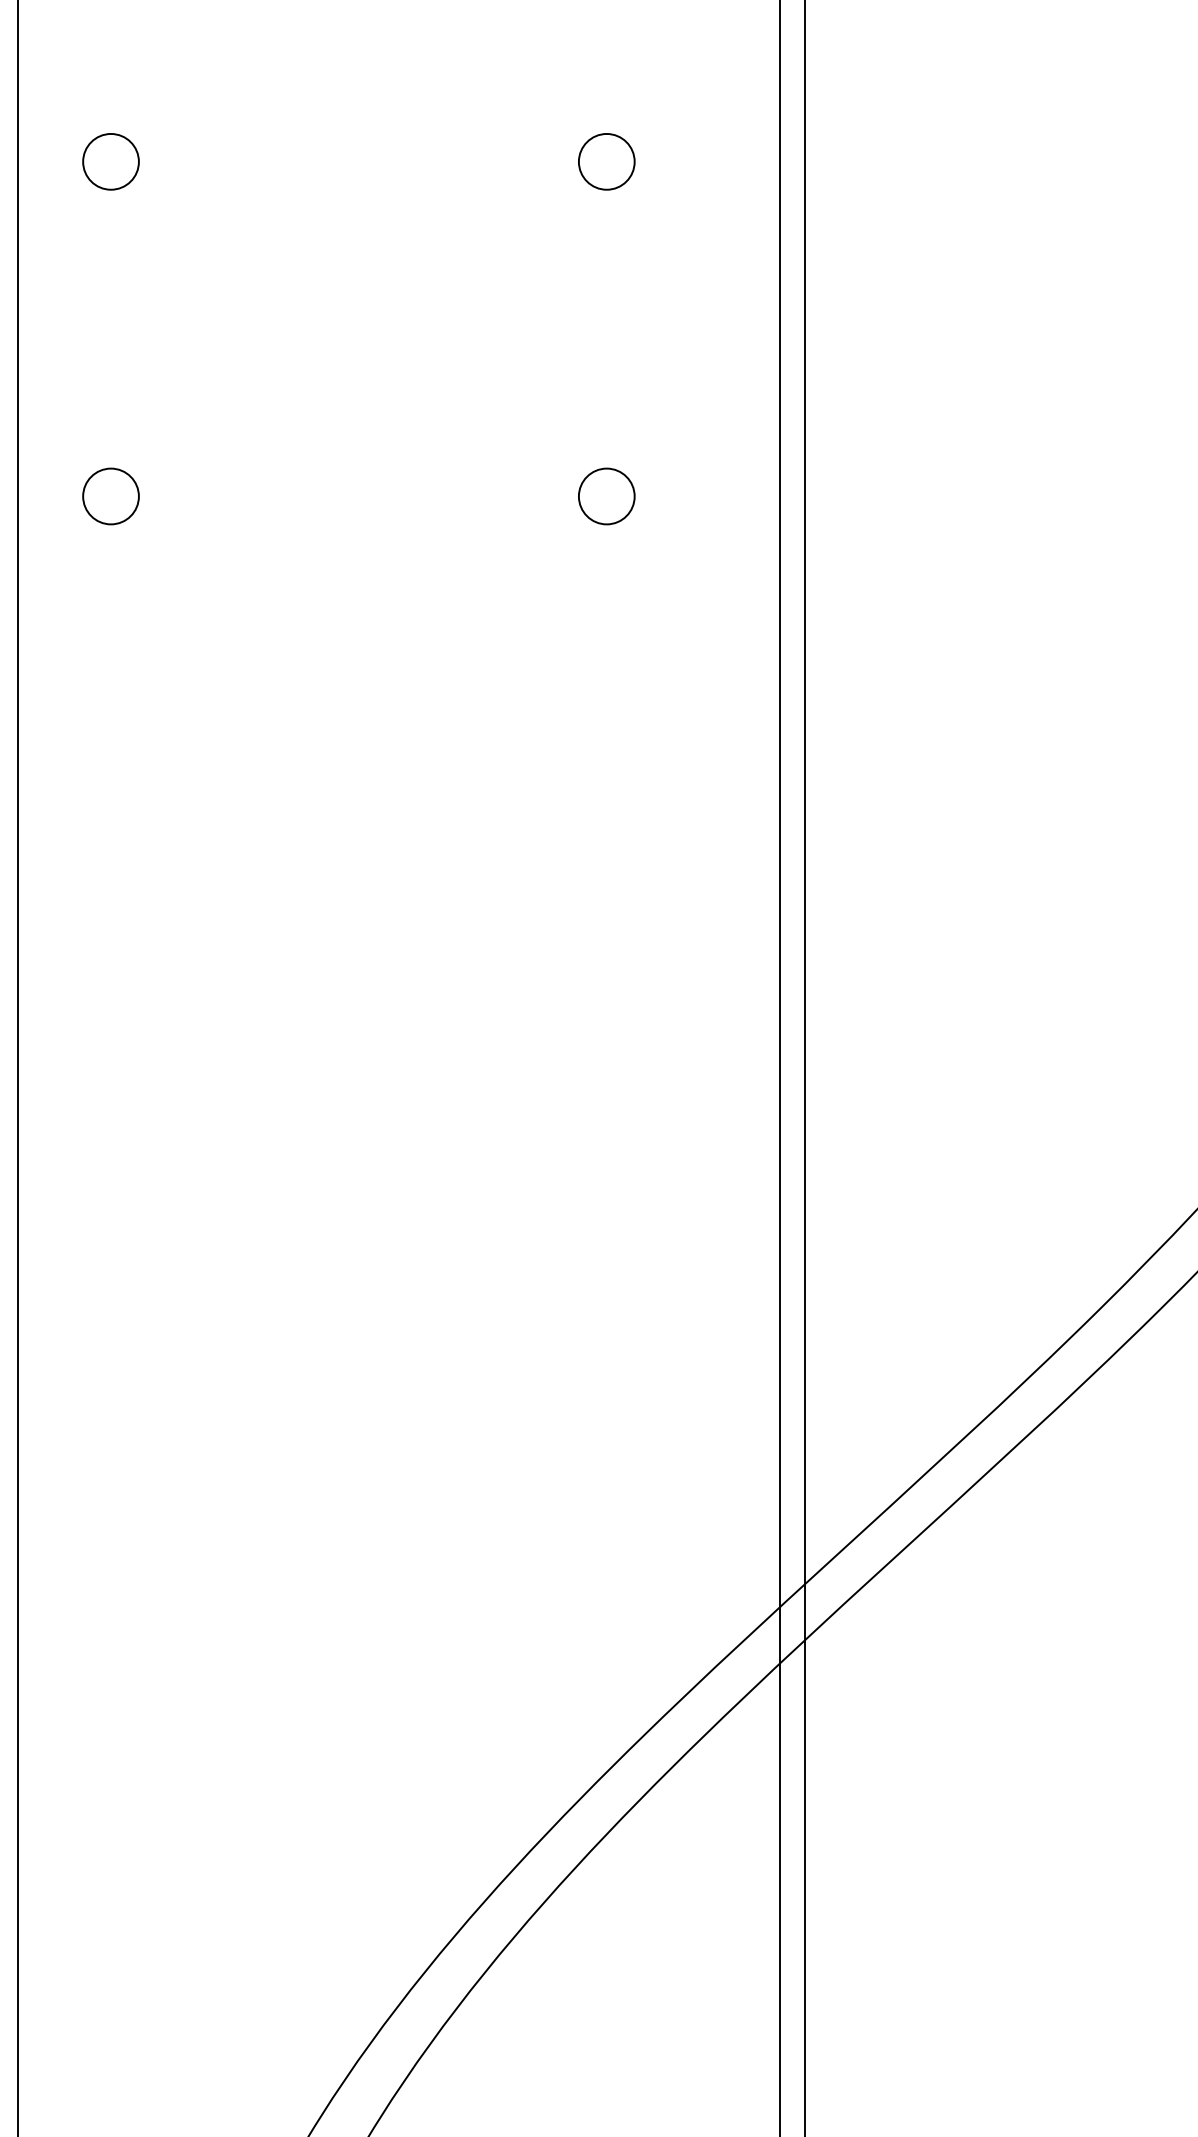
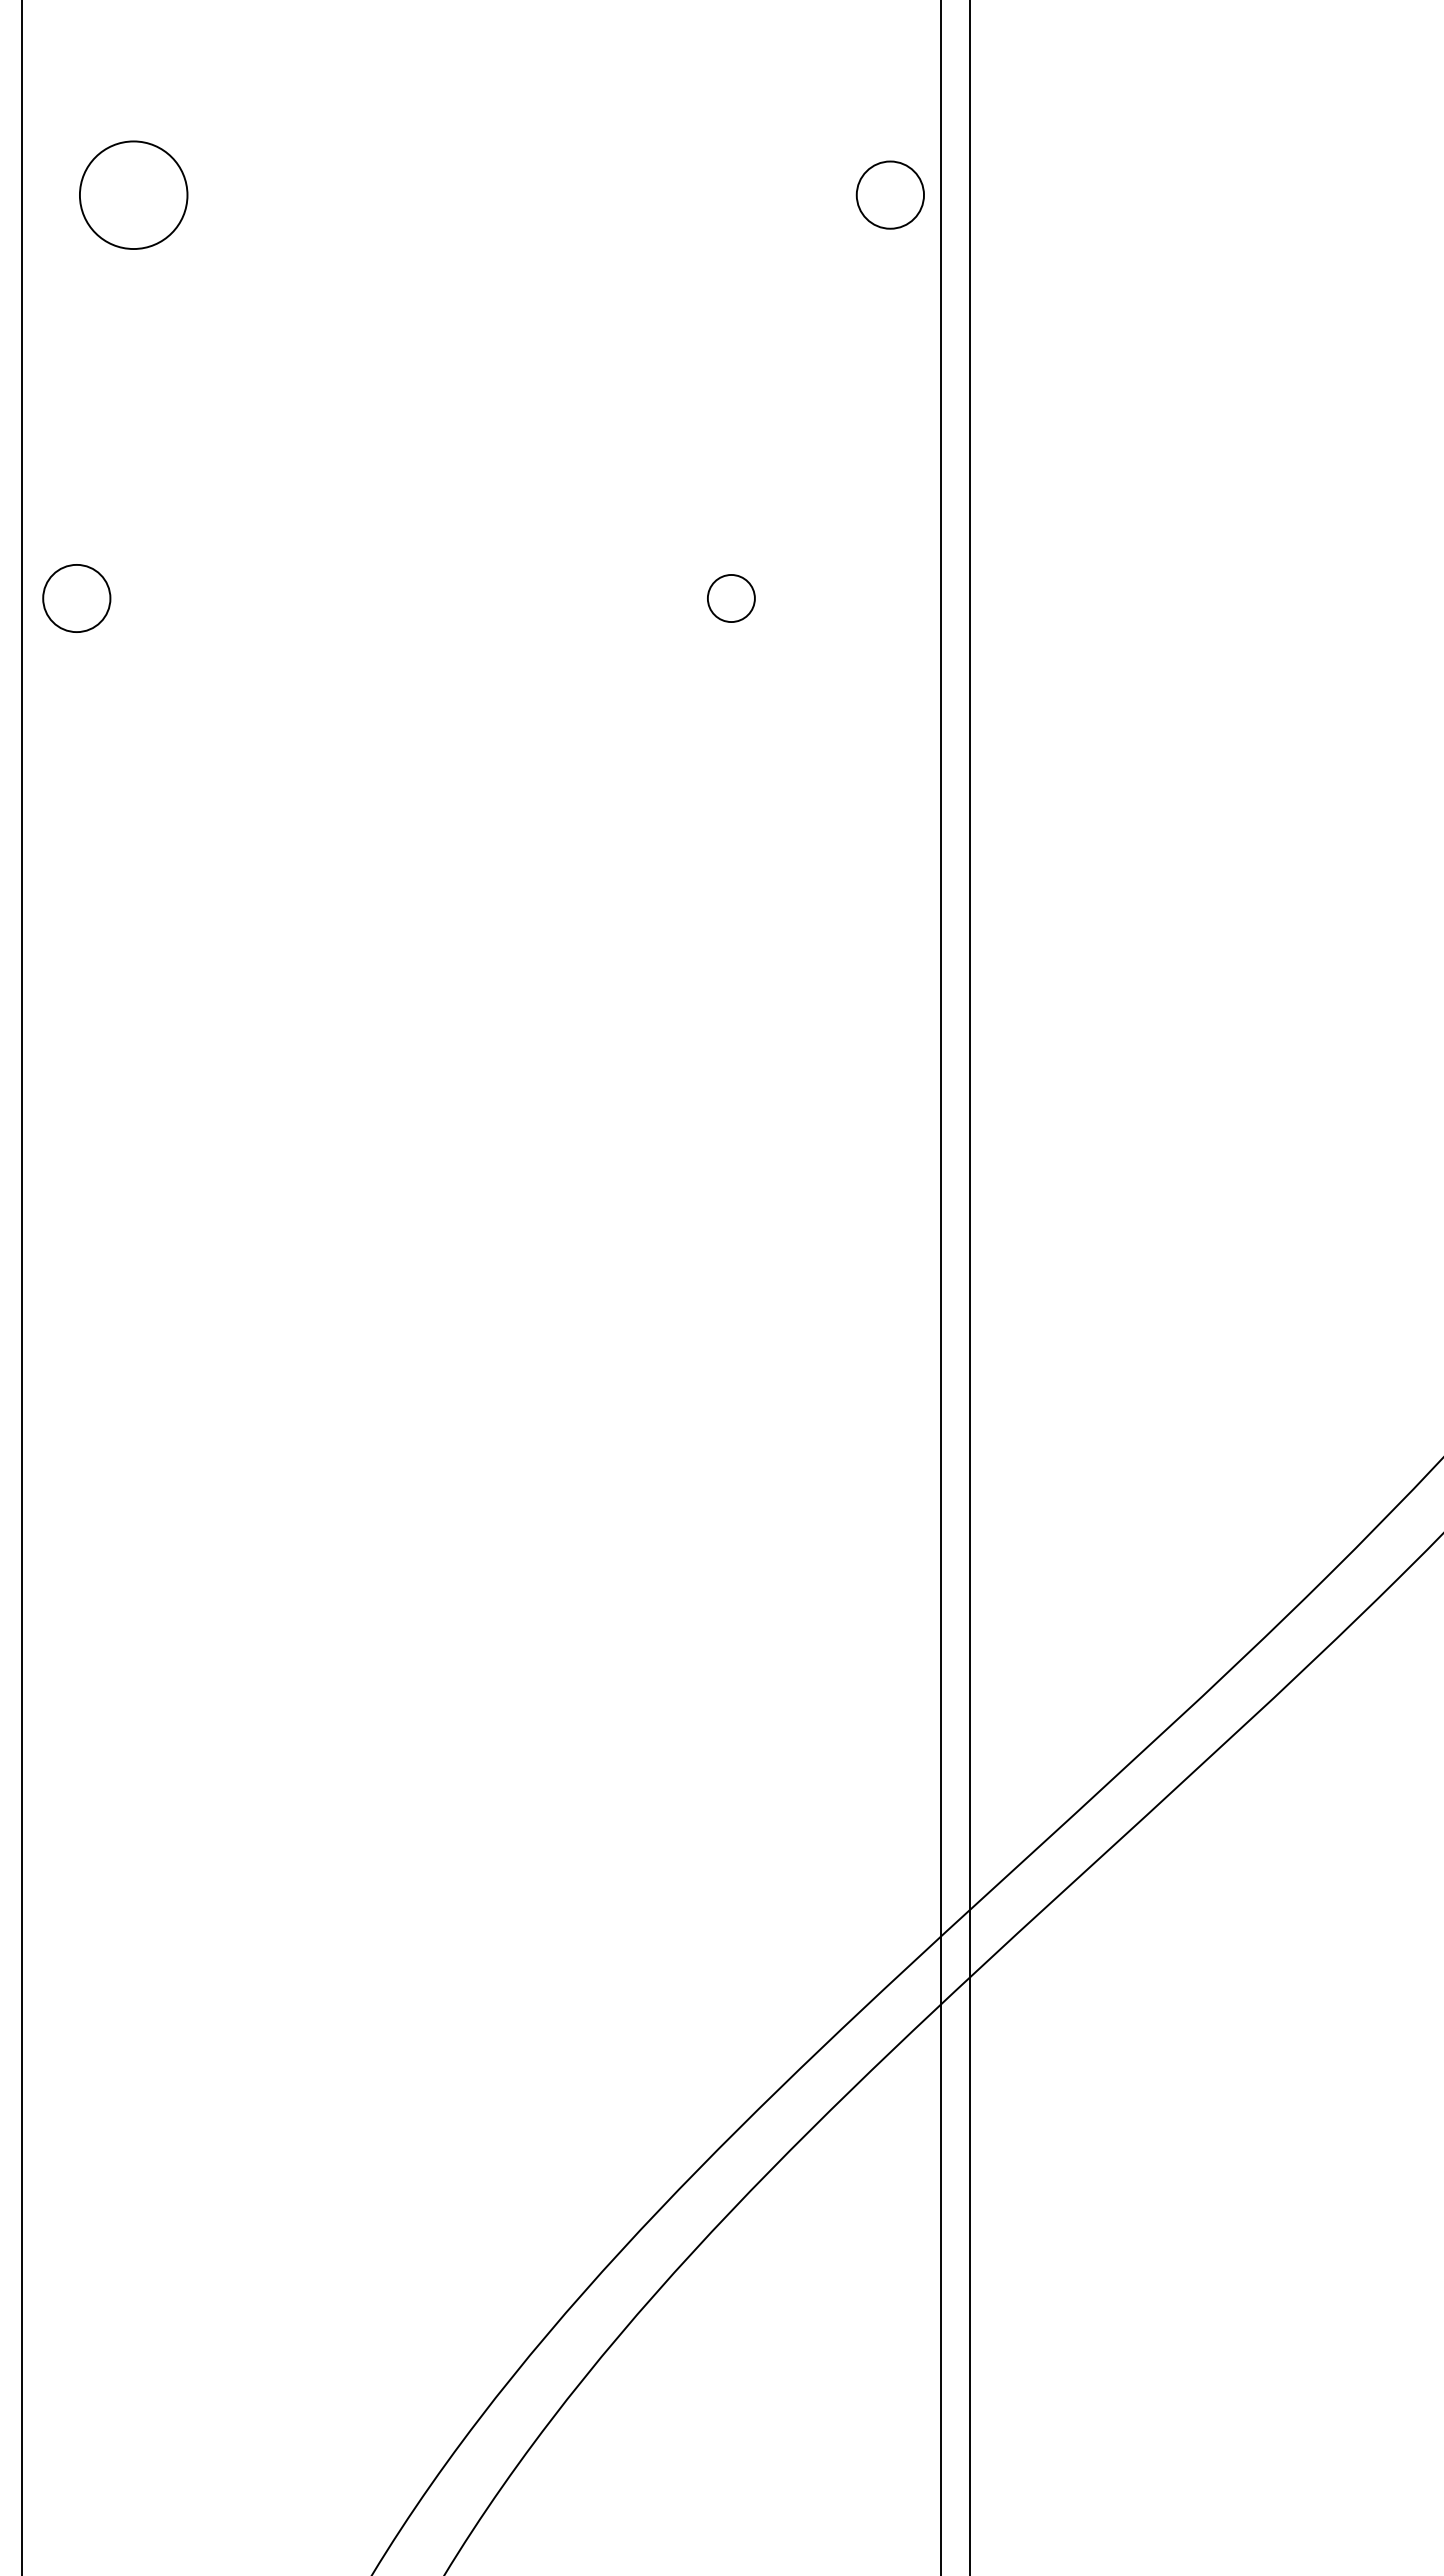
circle: (110, 161) -> (133, 194), size x1.6
circle: (606, 161) -> (889, 194), moved
circle: (110, 496) -> (76, 598), moved
circle: (606, 496) -> (731, 598), size x0.7

